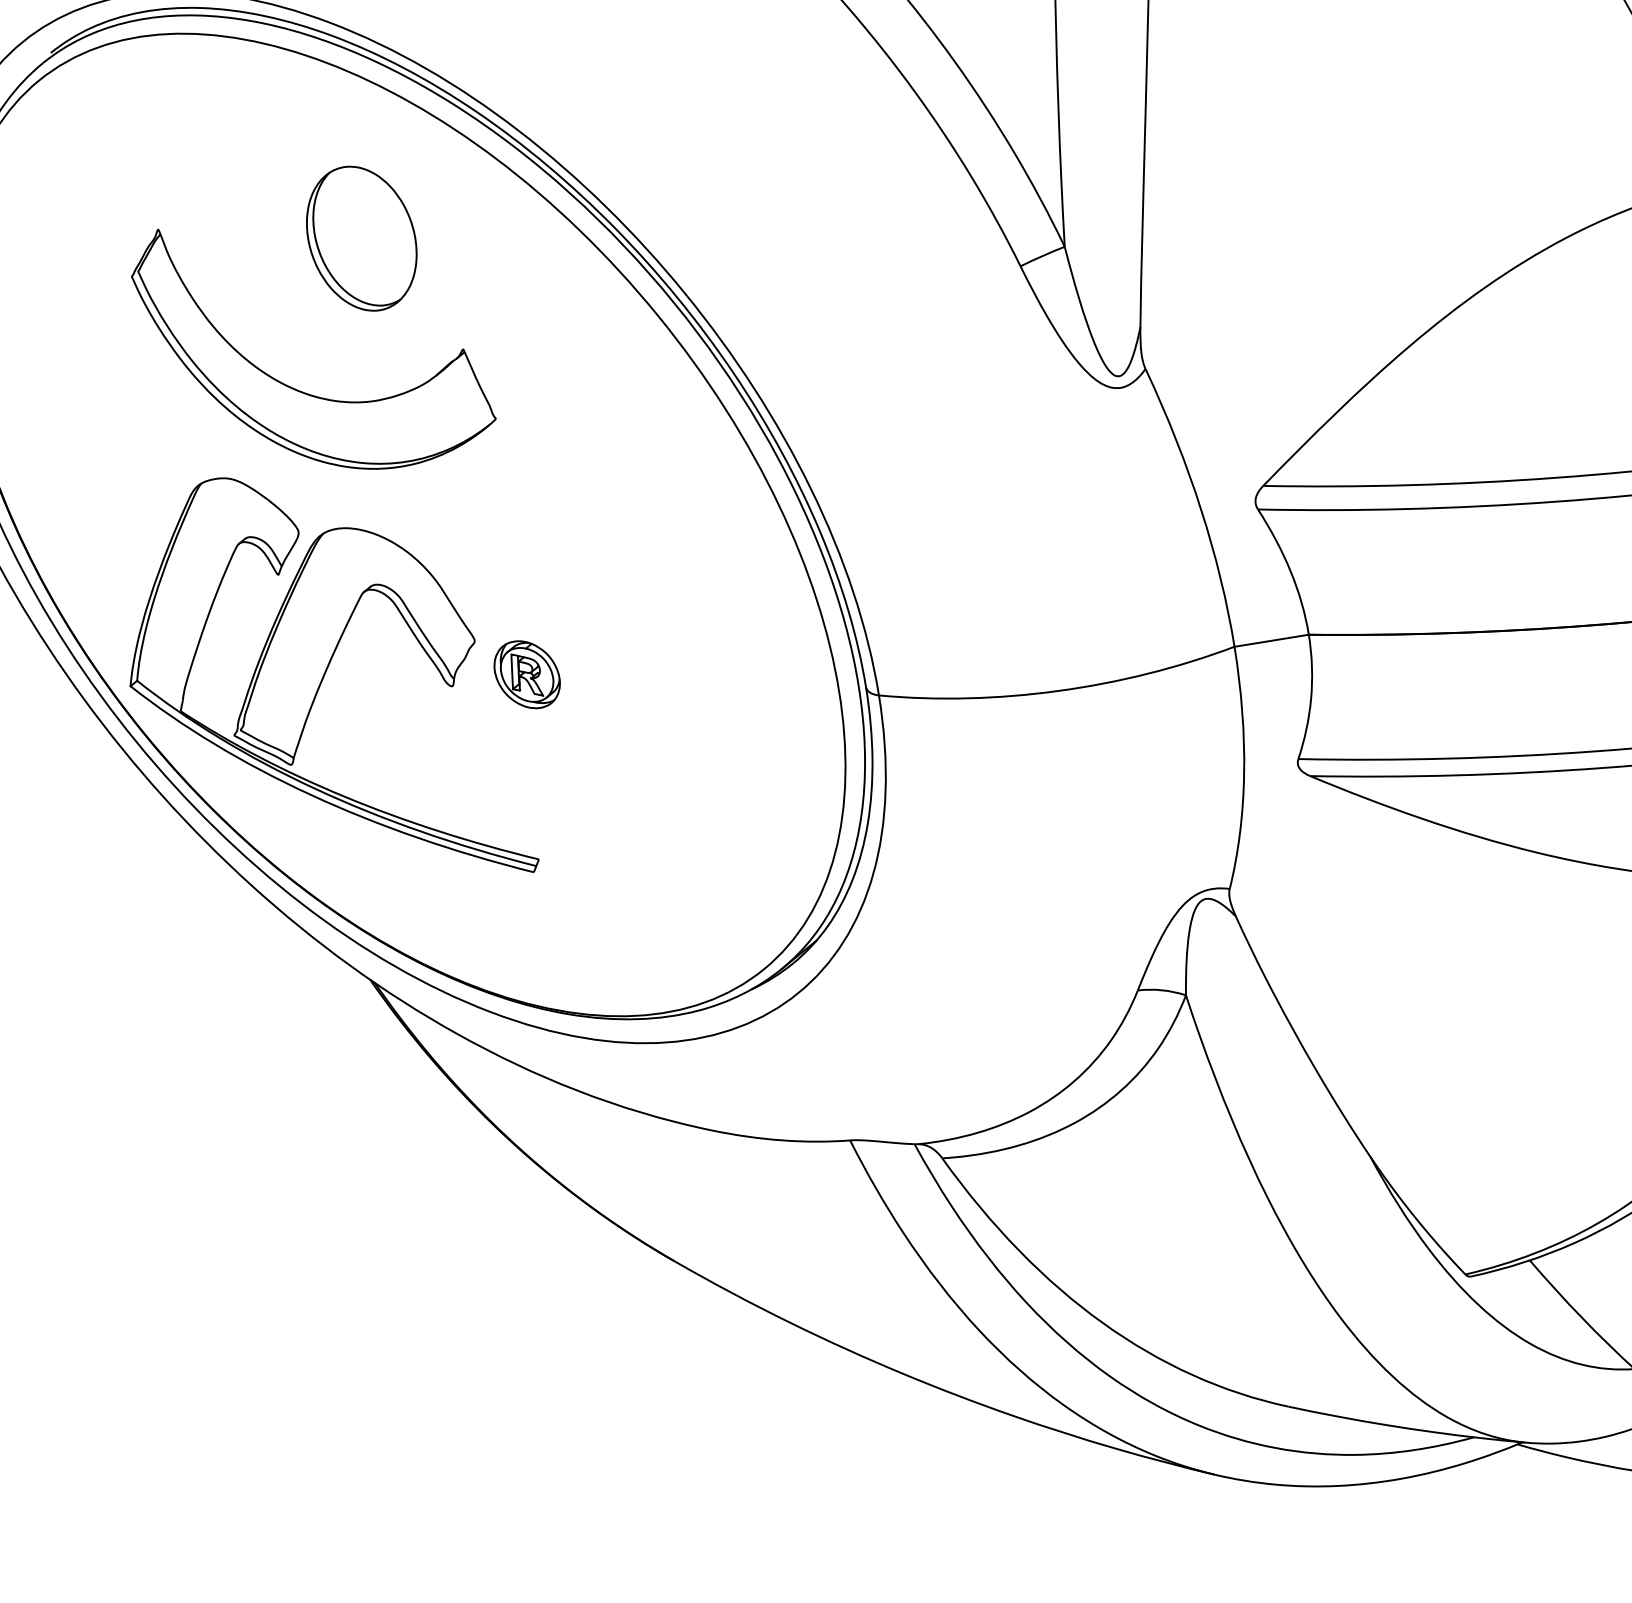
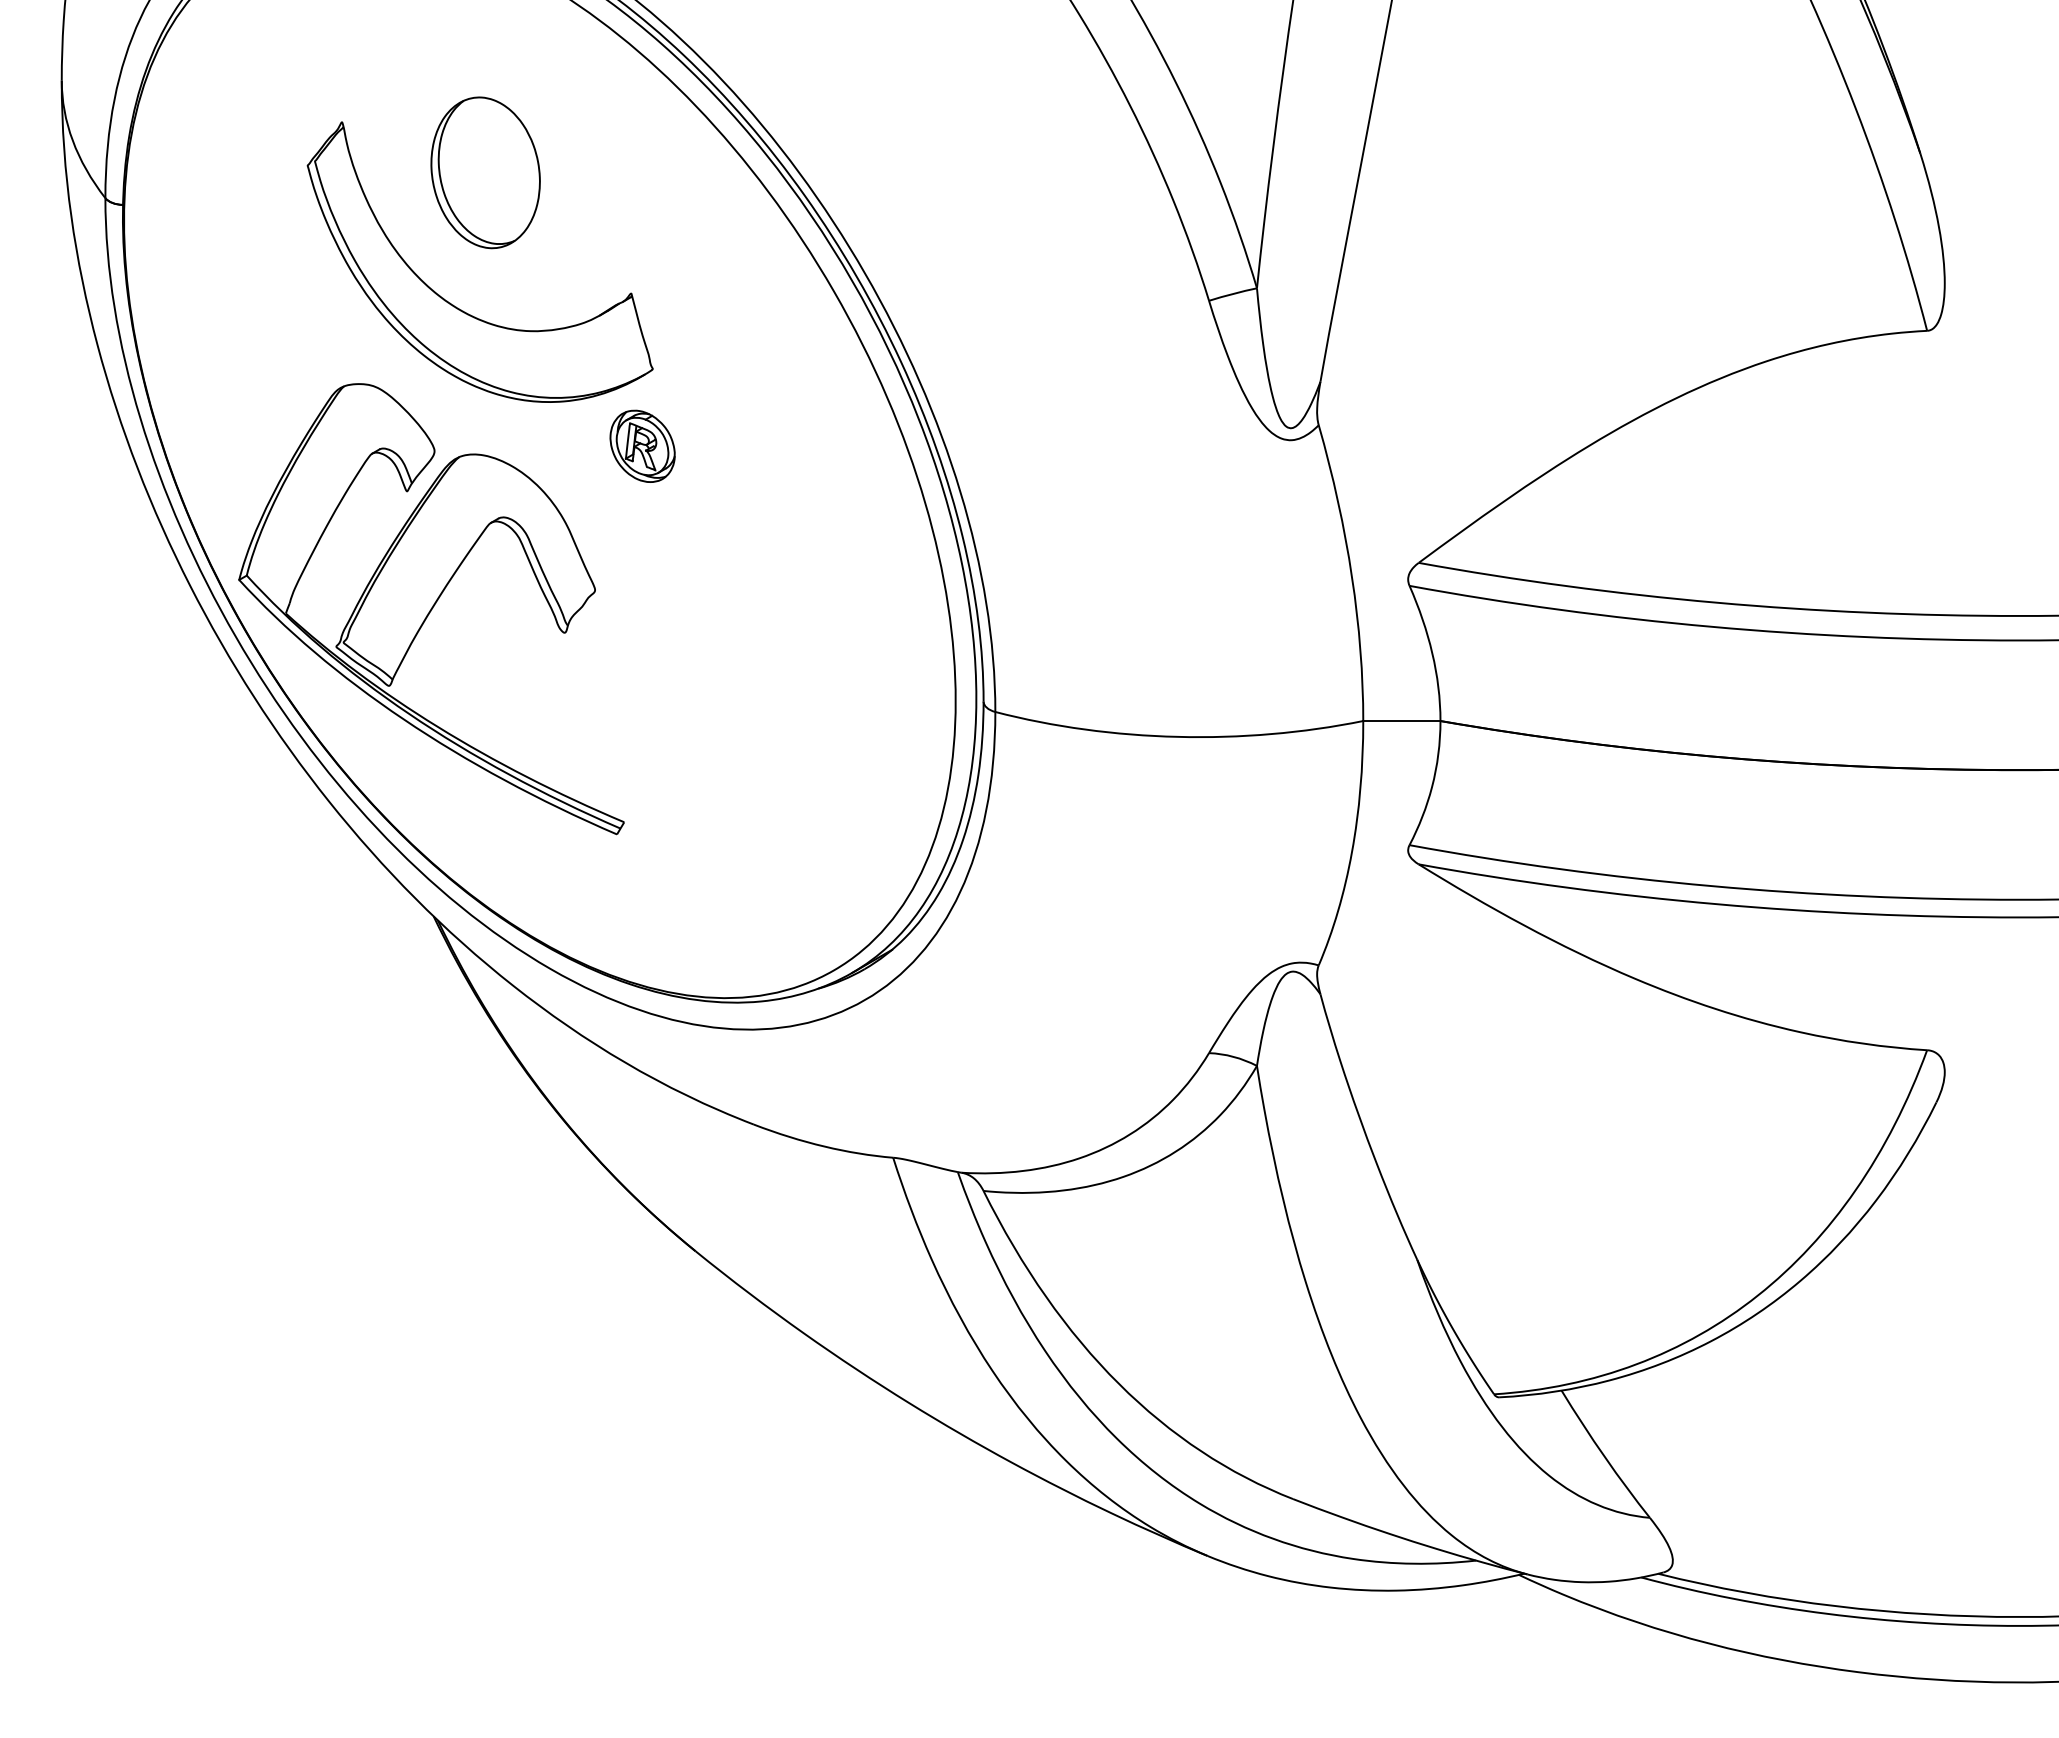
part: (361, 238) -> (485, 172), moved
part: (526, 673) -> (642, 445), moved

